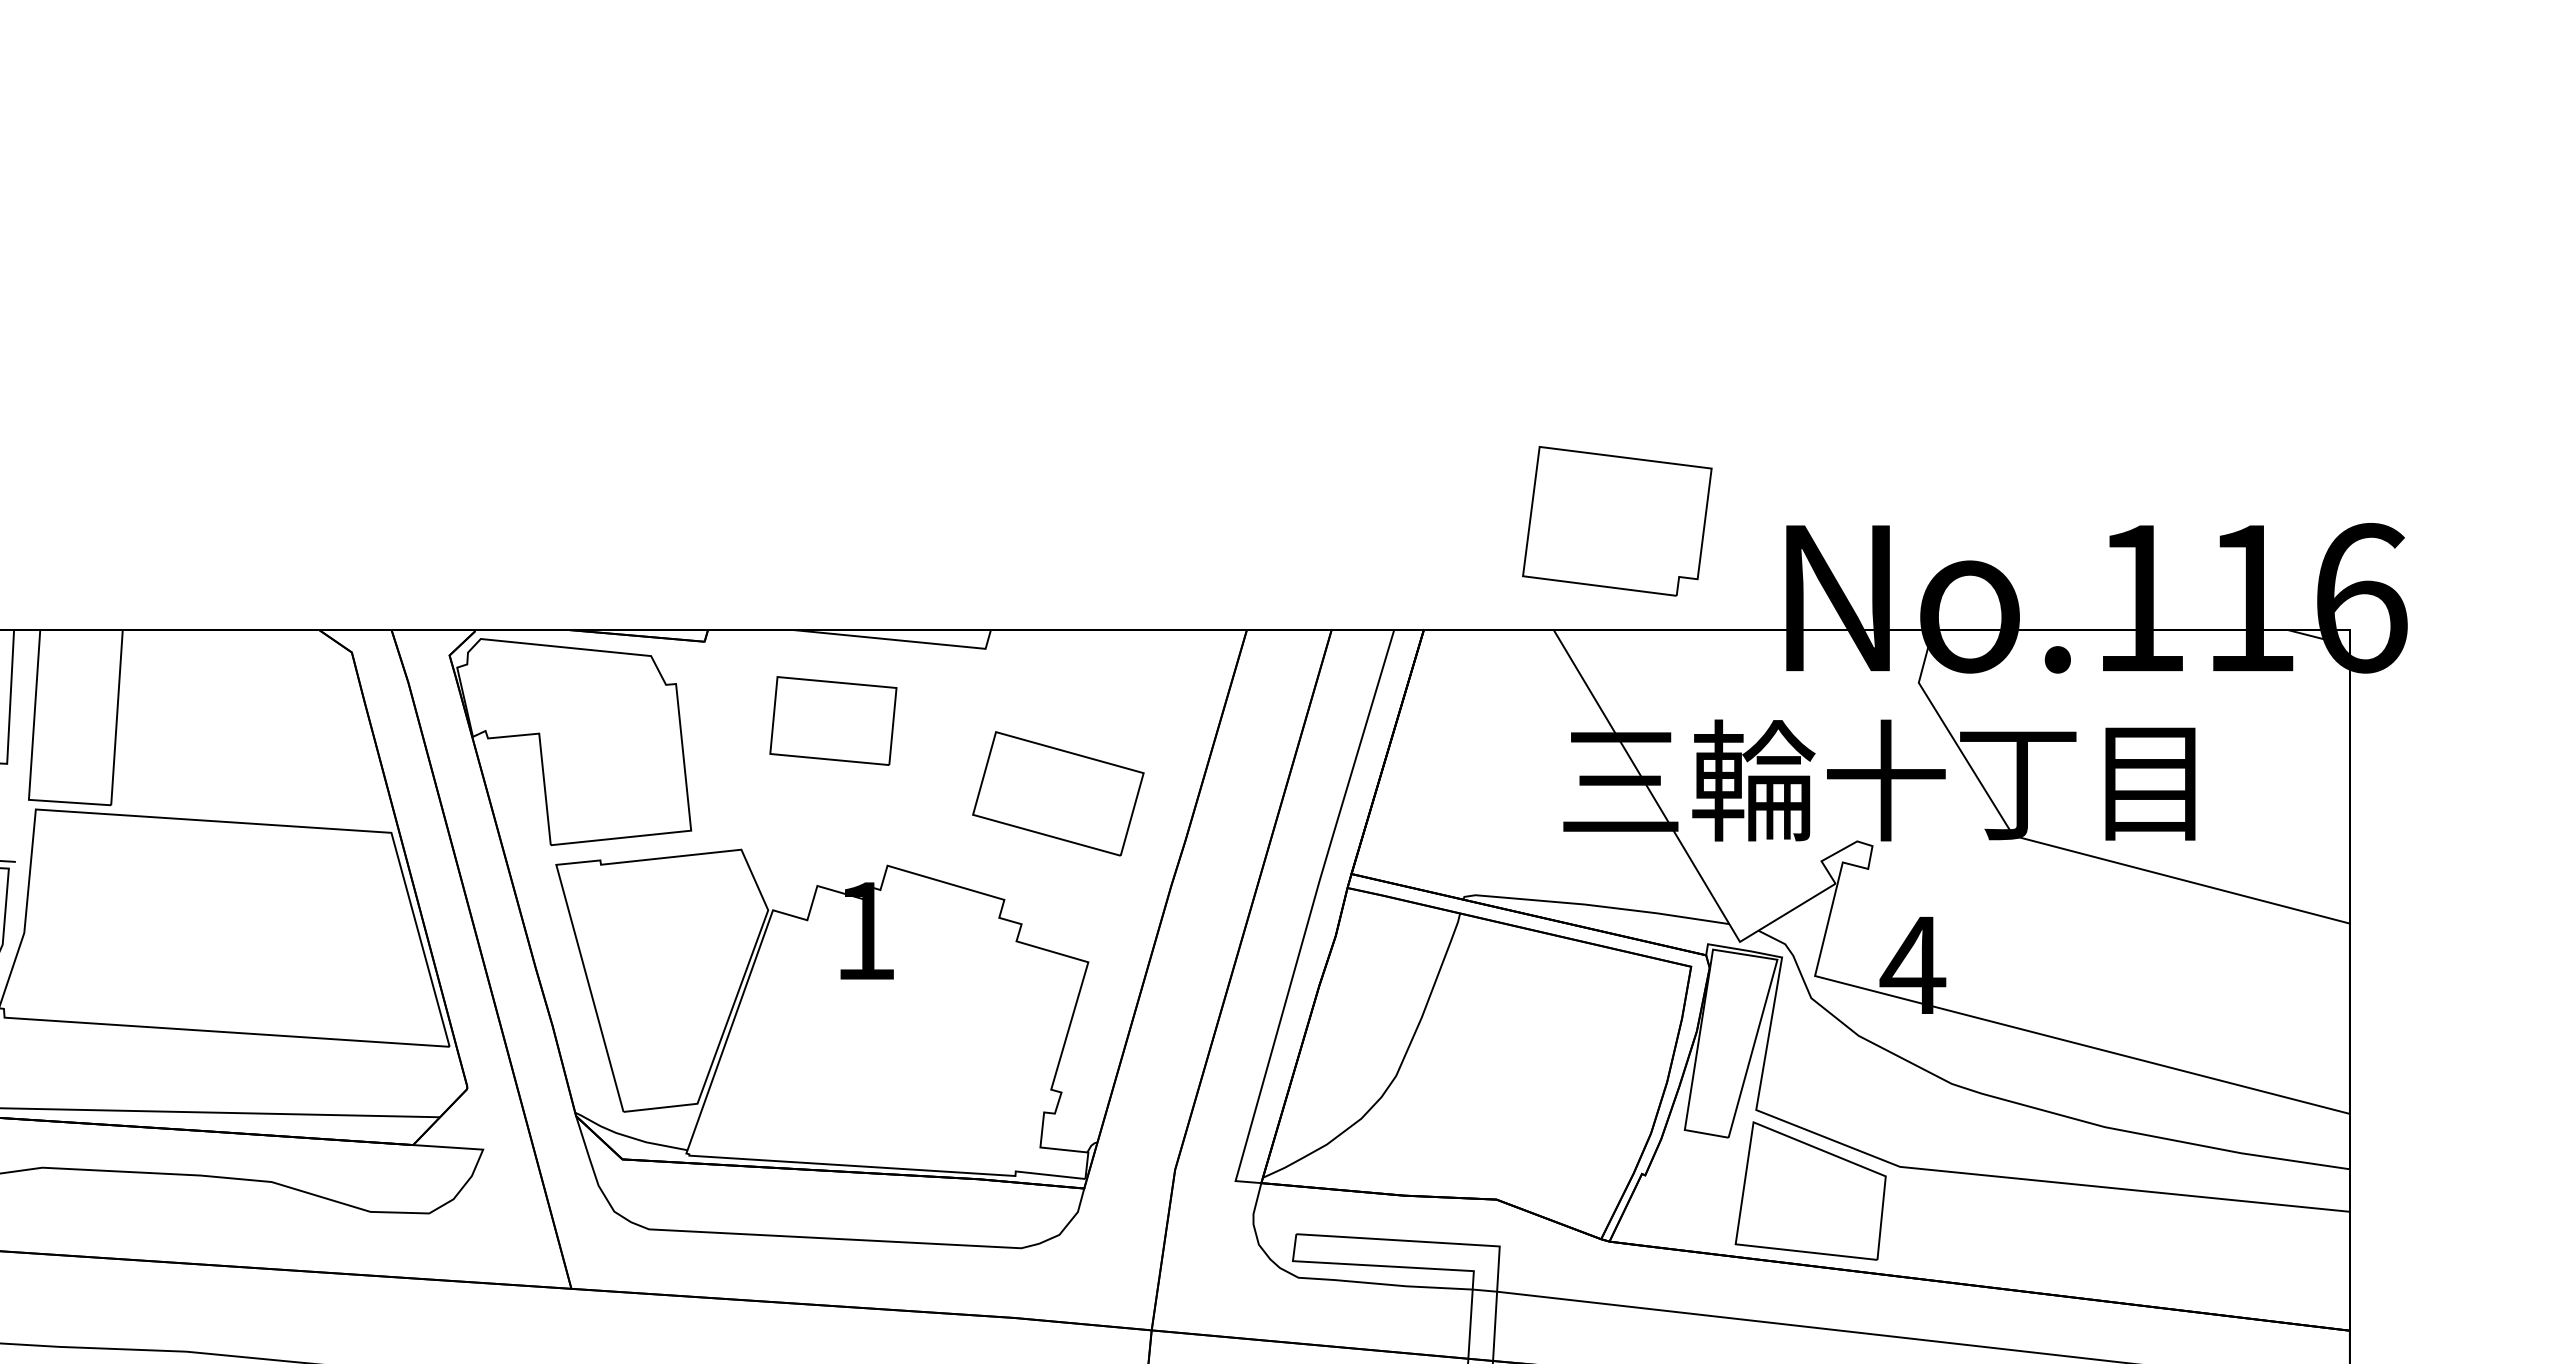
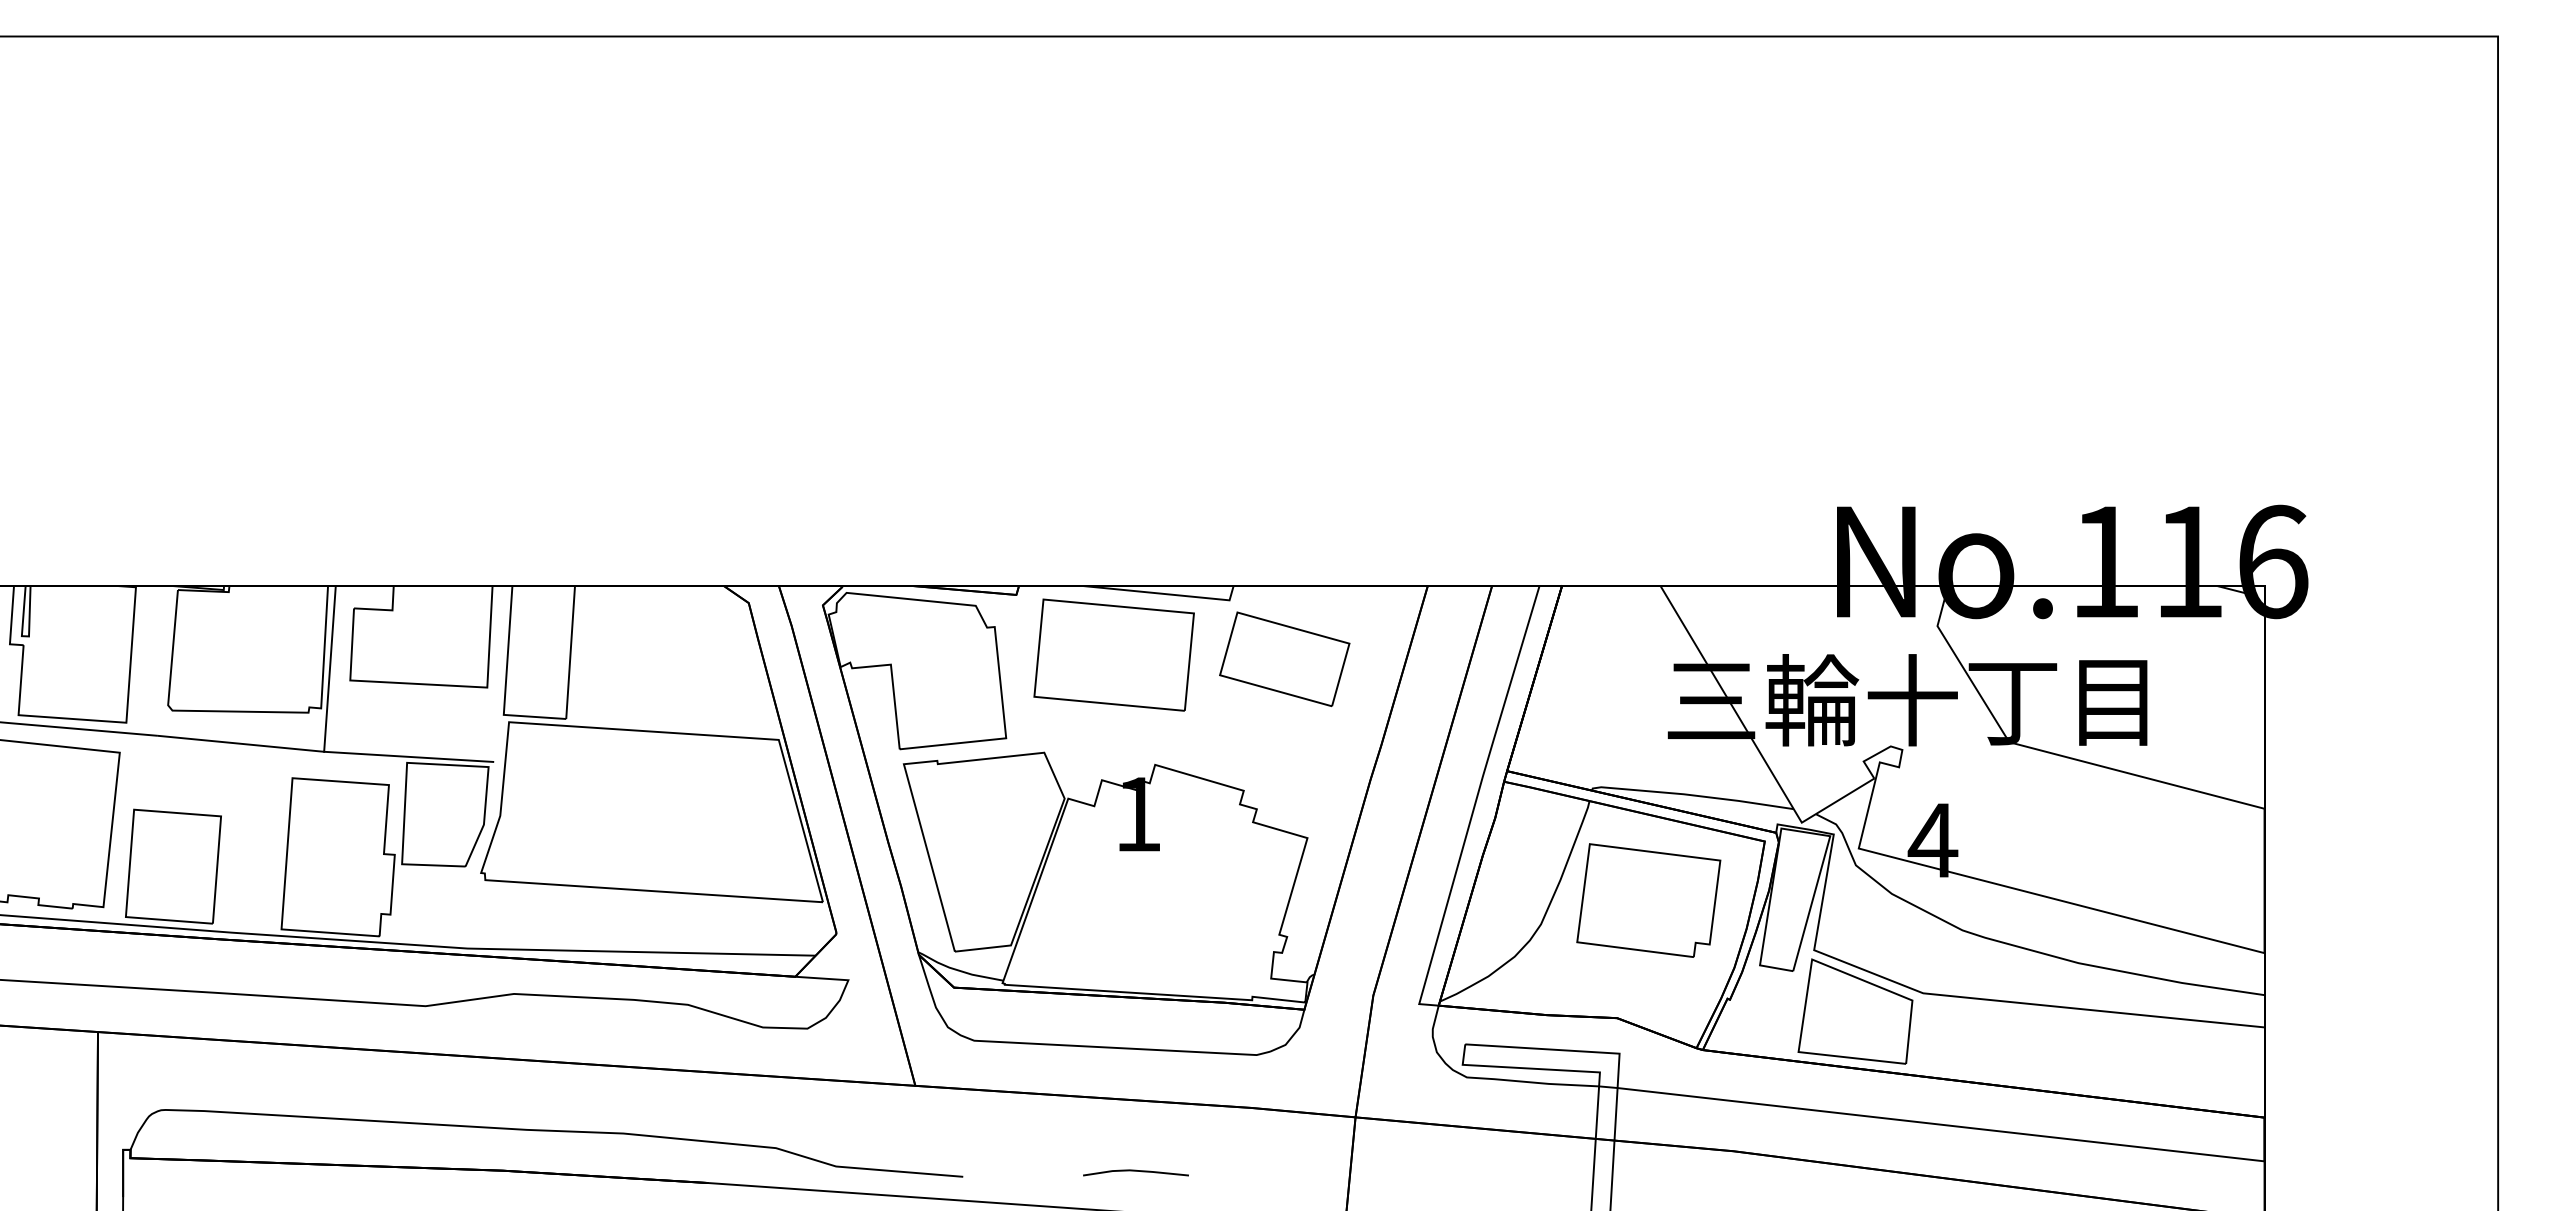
part: (1616, 521) -> (1648, 900), moved
part: (832, 720) -> (1113, 654), size x1.67
part: (1058, 792) -> (1284, 658), moved

